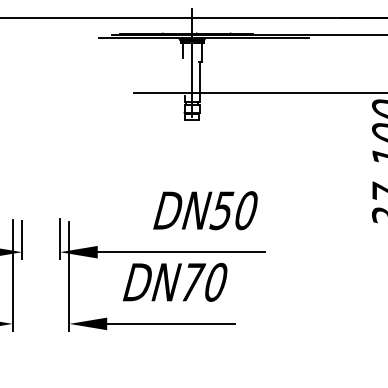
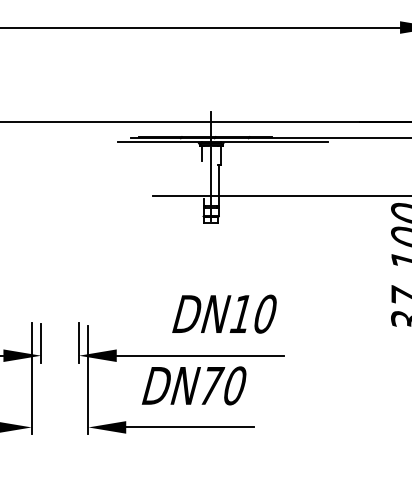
text: (221, 210) -> (240, 314), DN50 -> DN10

